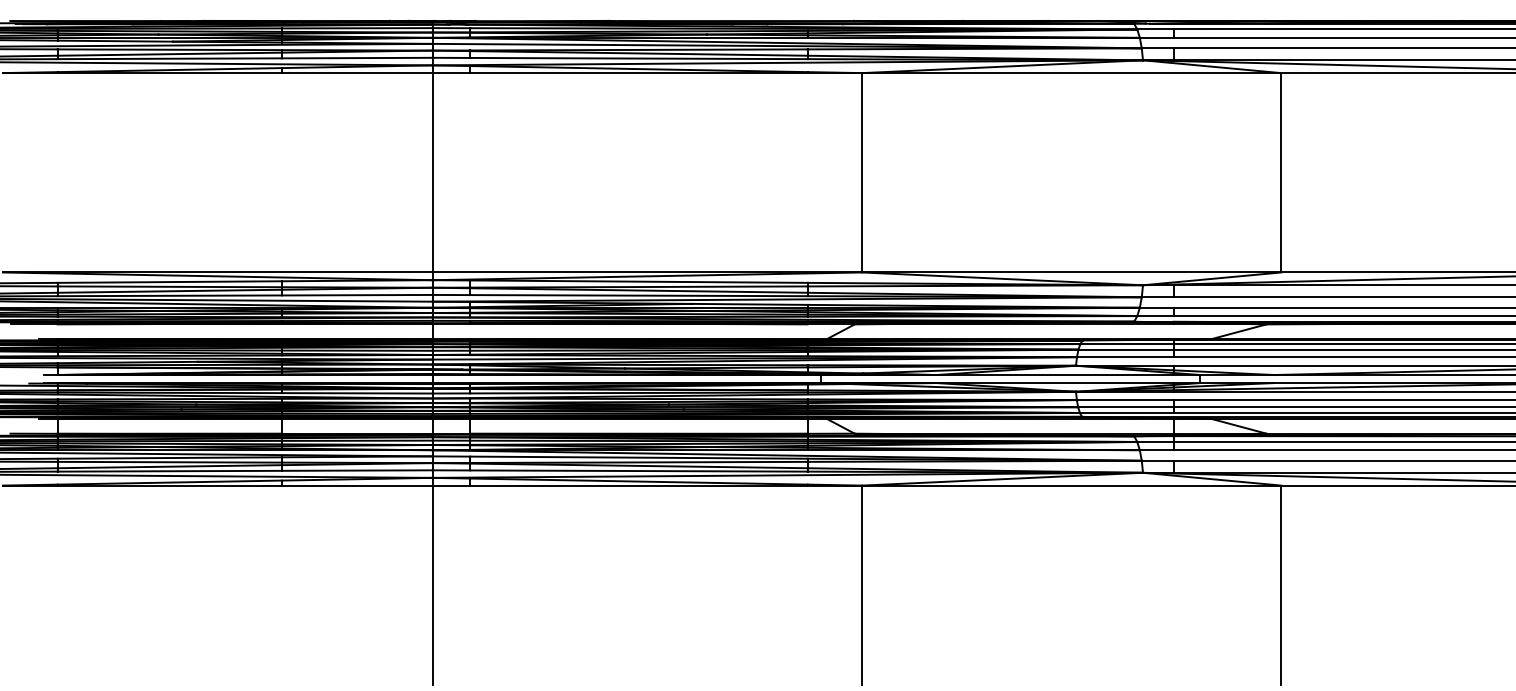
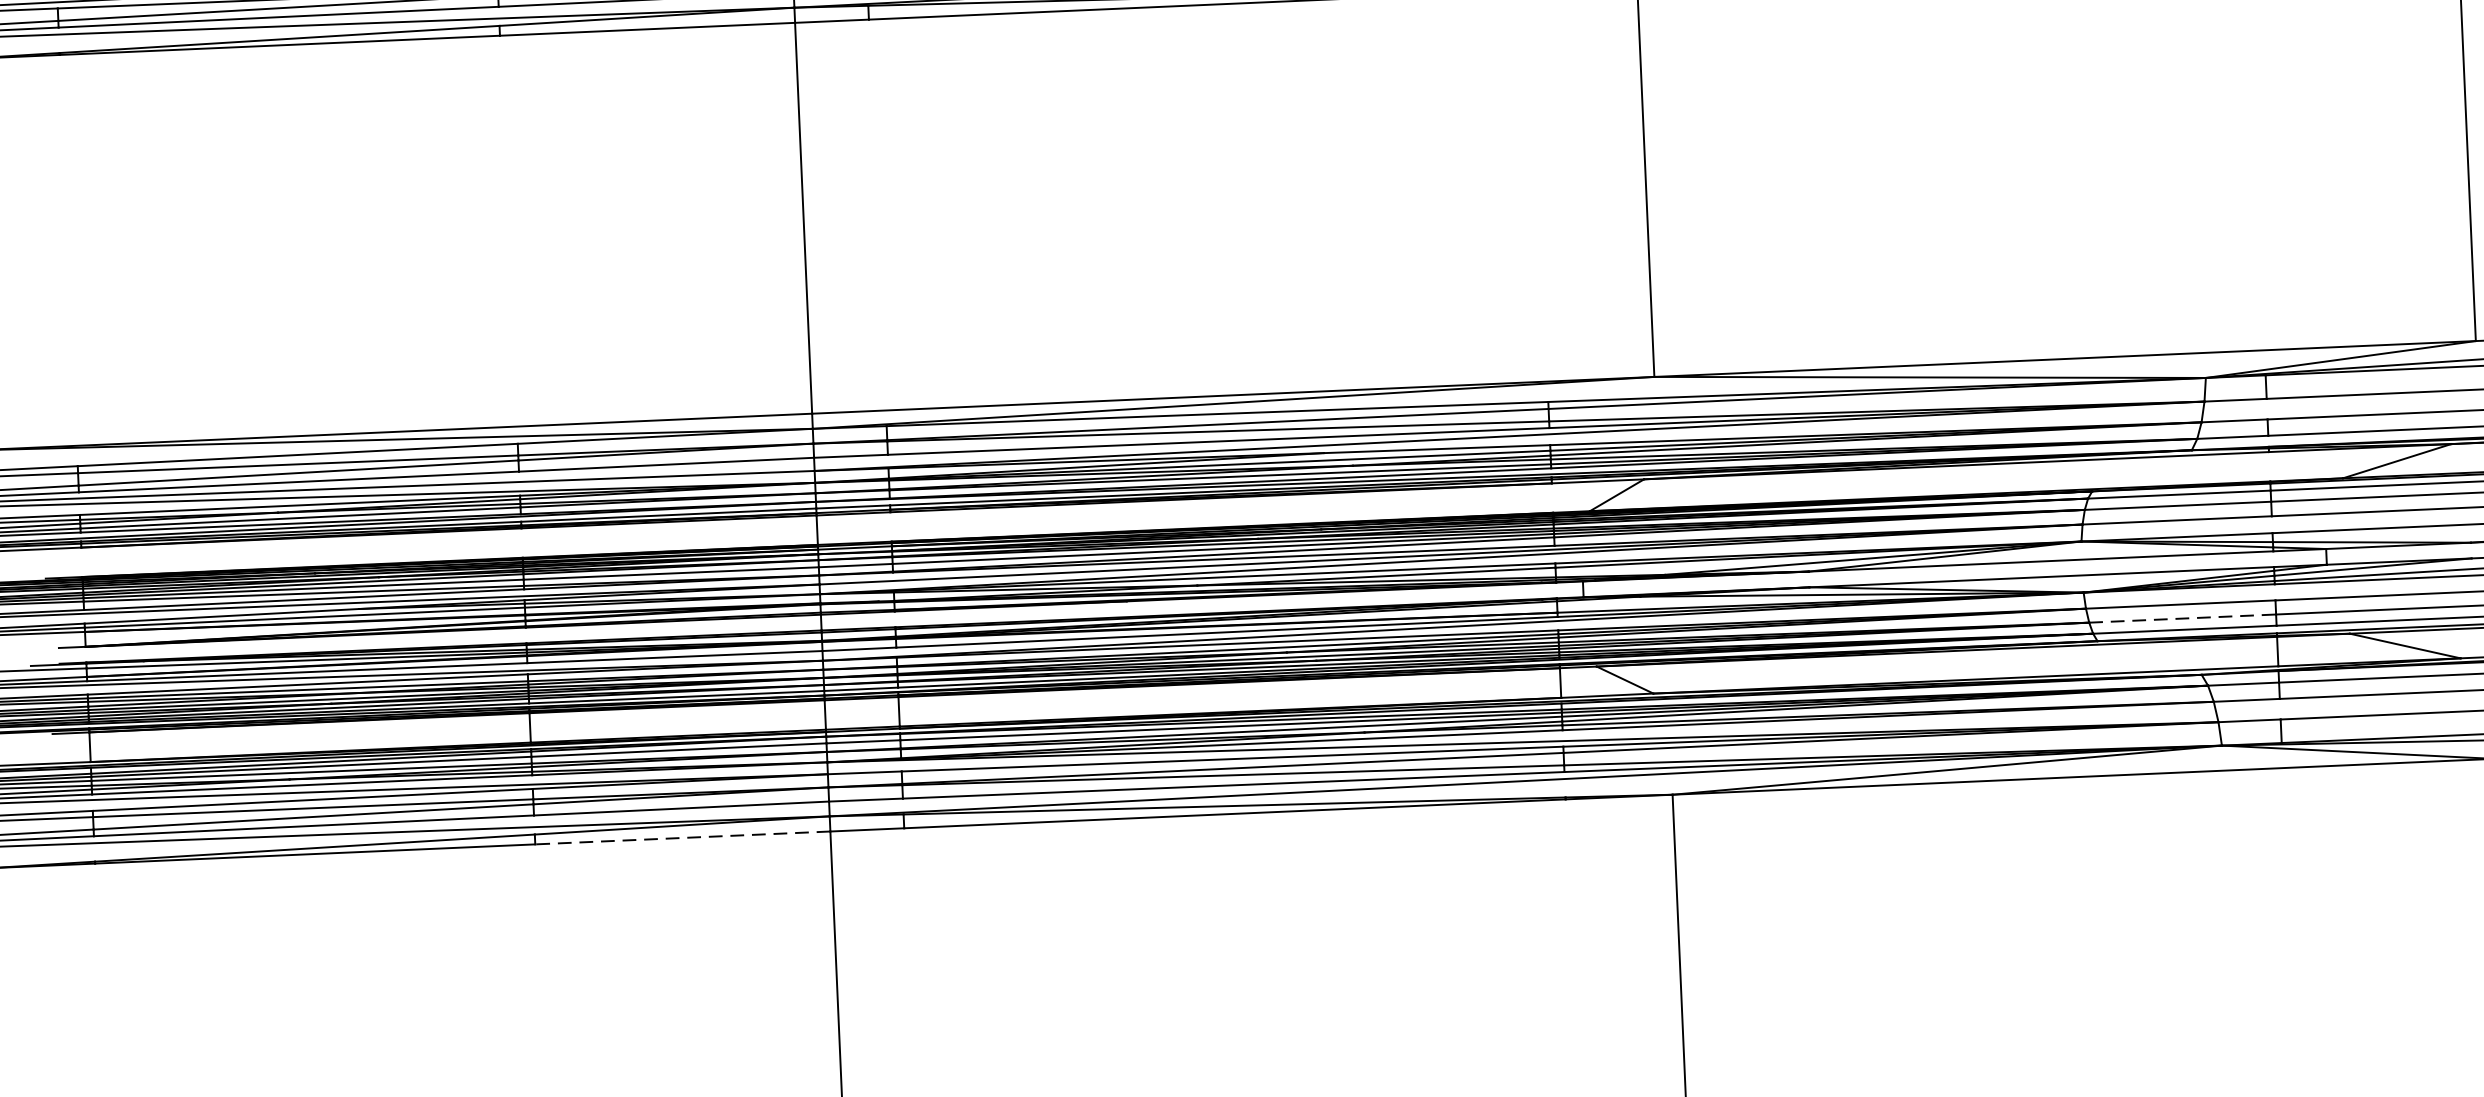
line: (1125, 407) -> (2182, 619), solid -> dashed
line: (356, 485) -> (681, 837), solid -> dashed

